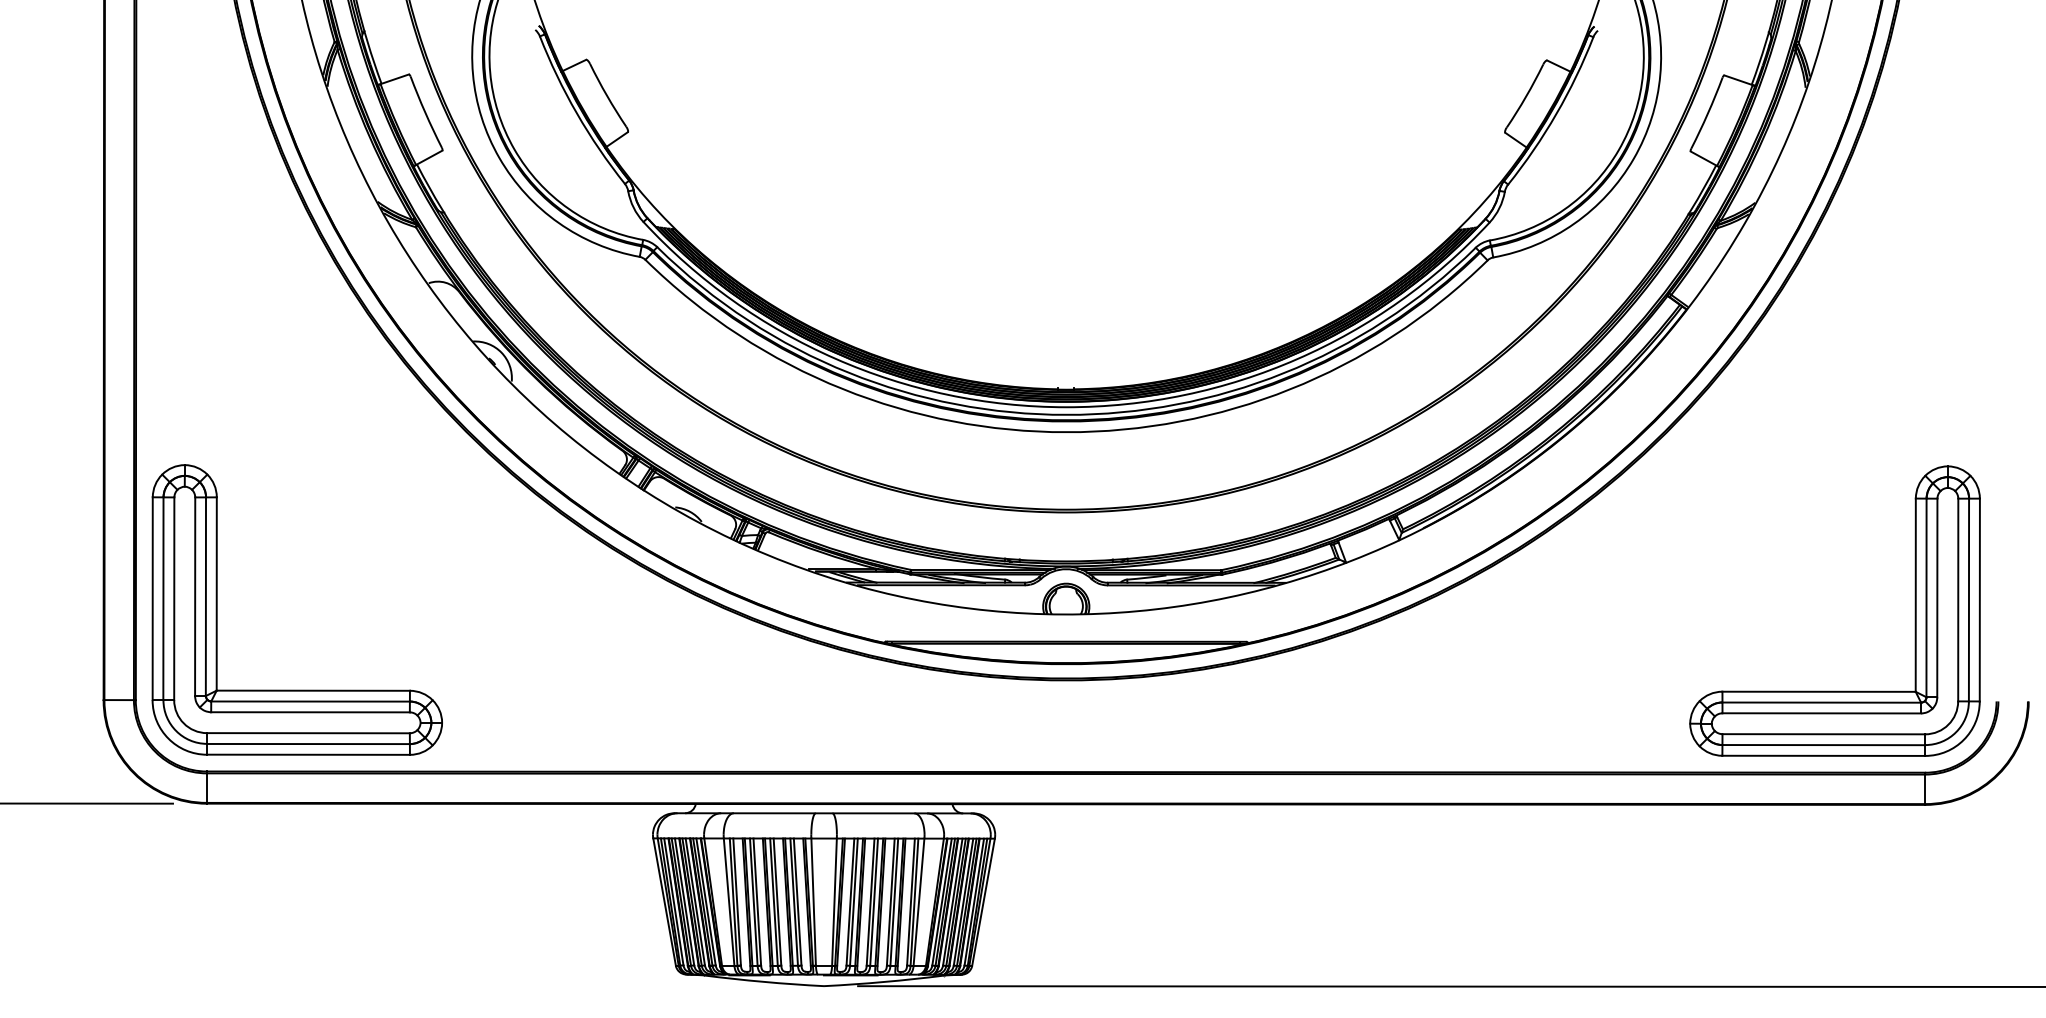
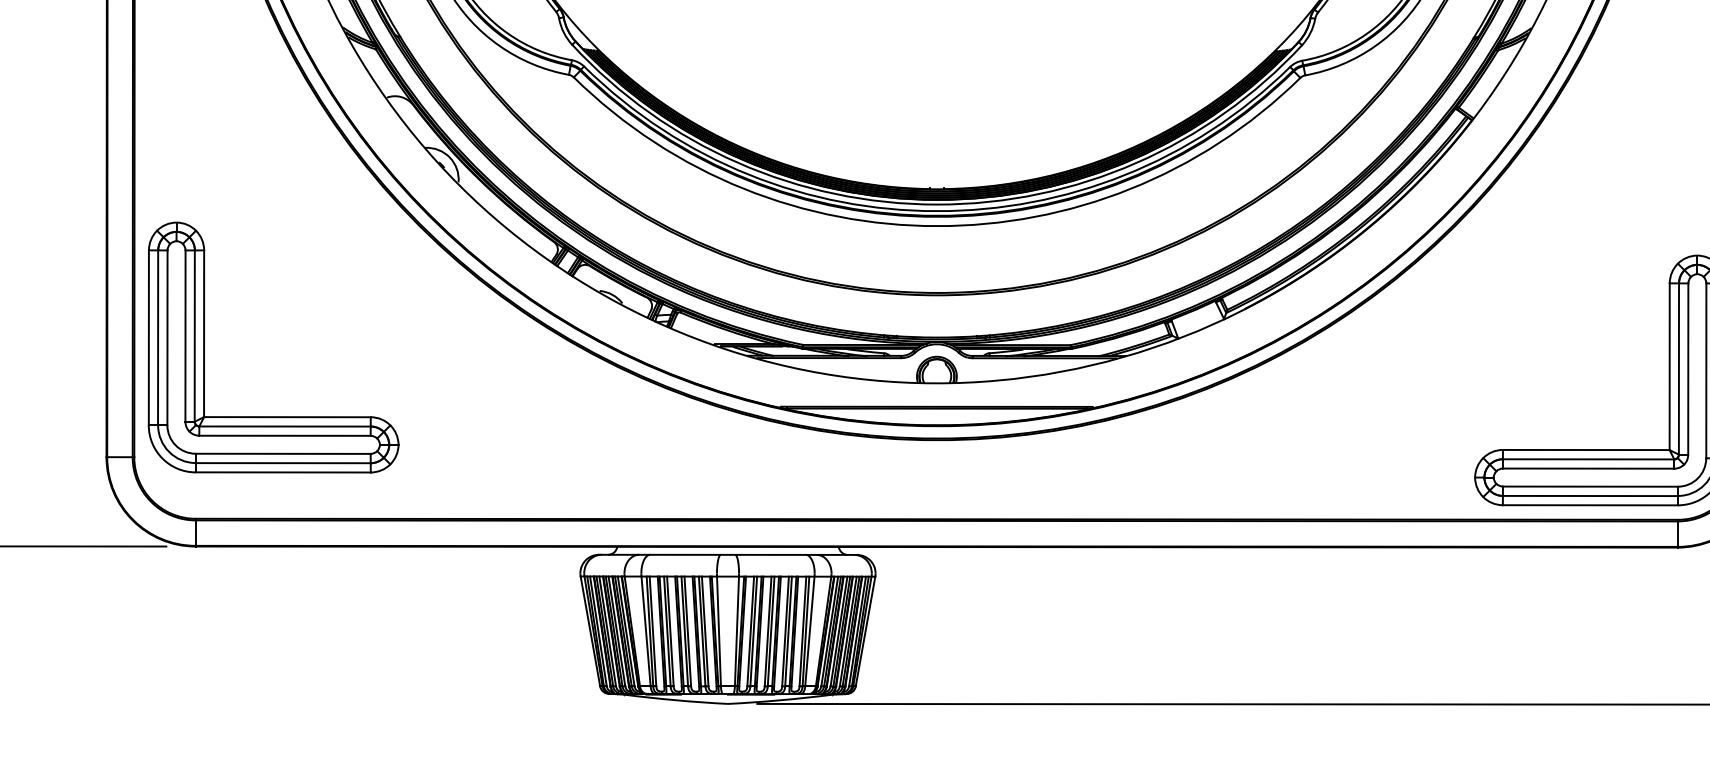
part: (217, 609) -> (204, 347), moved

